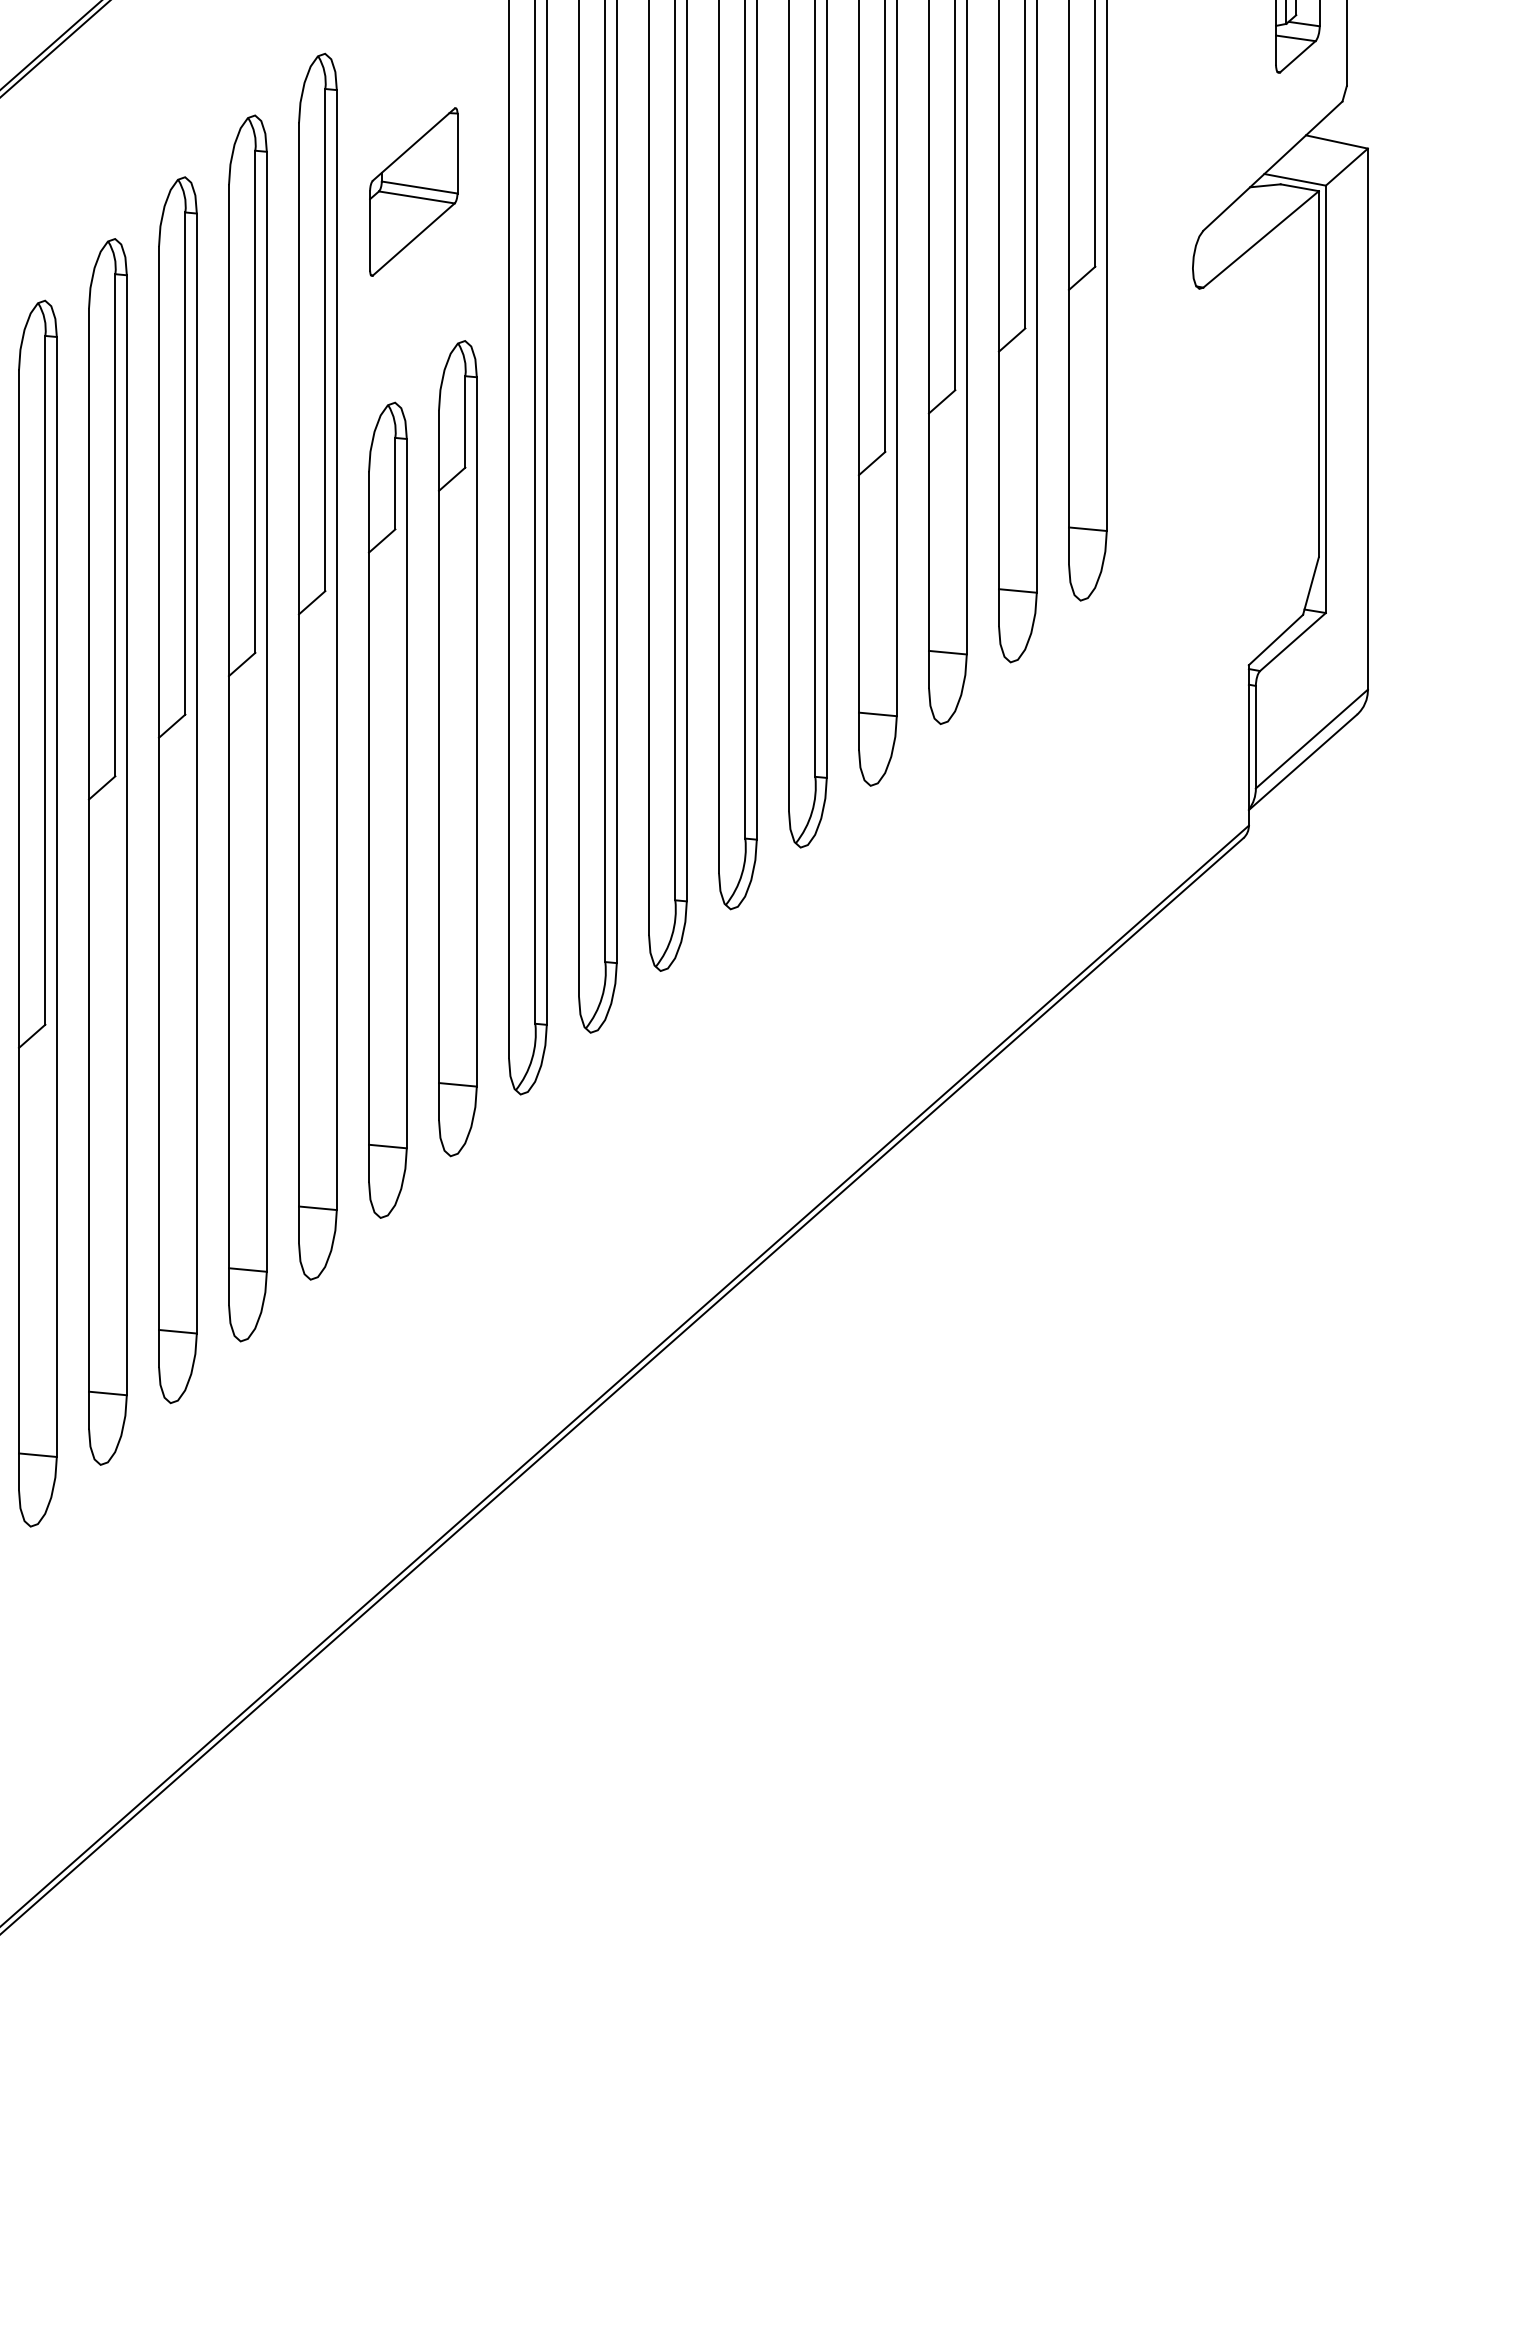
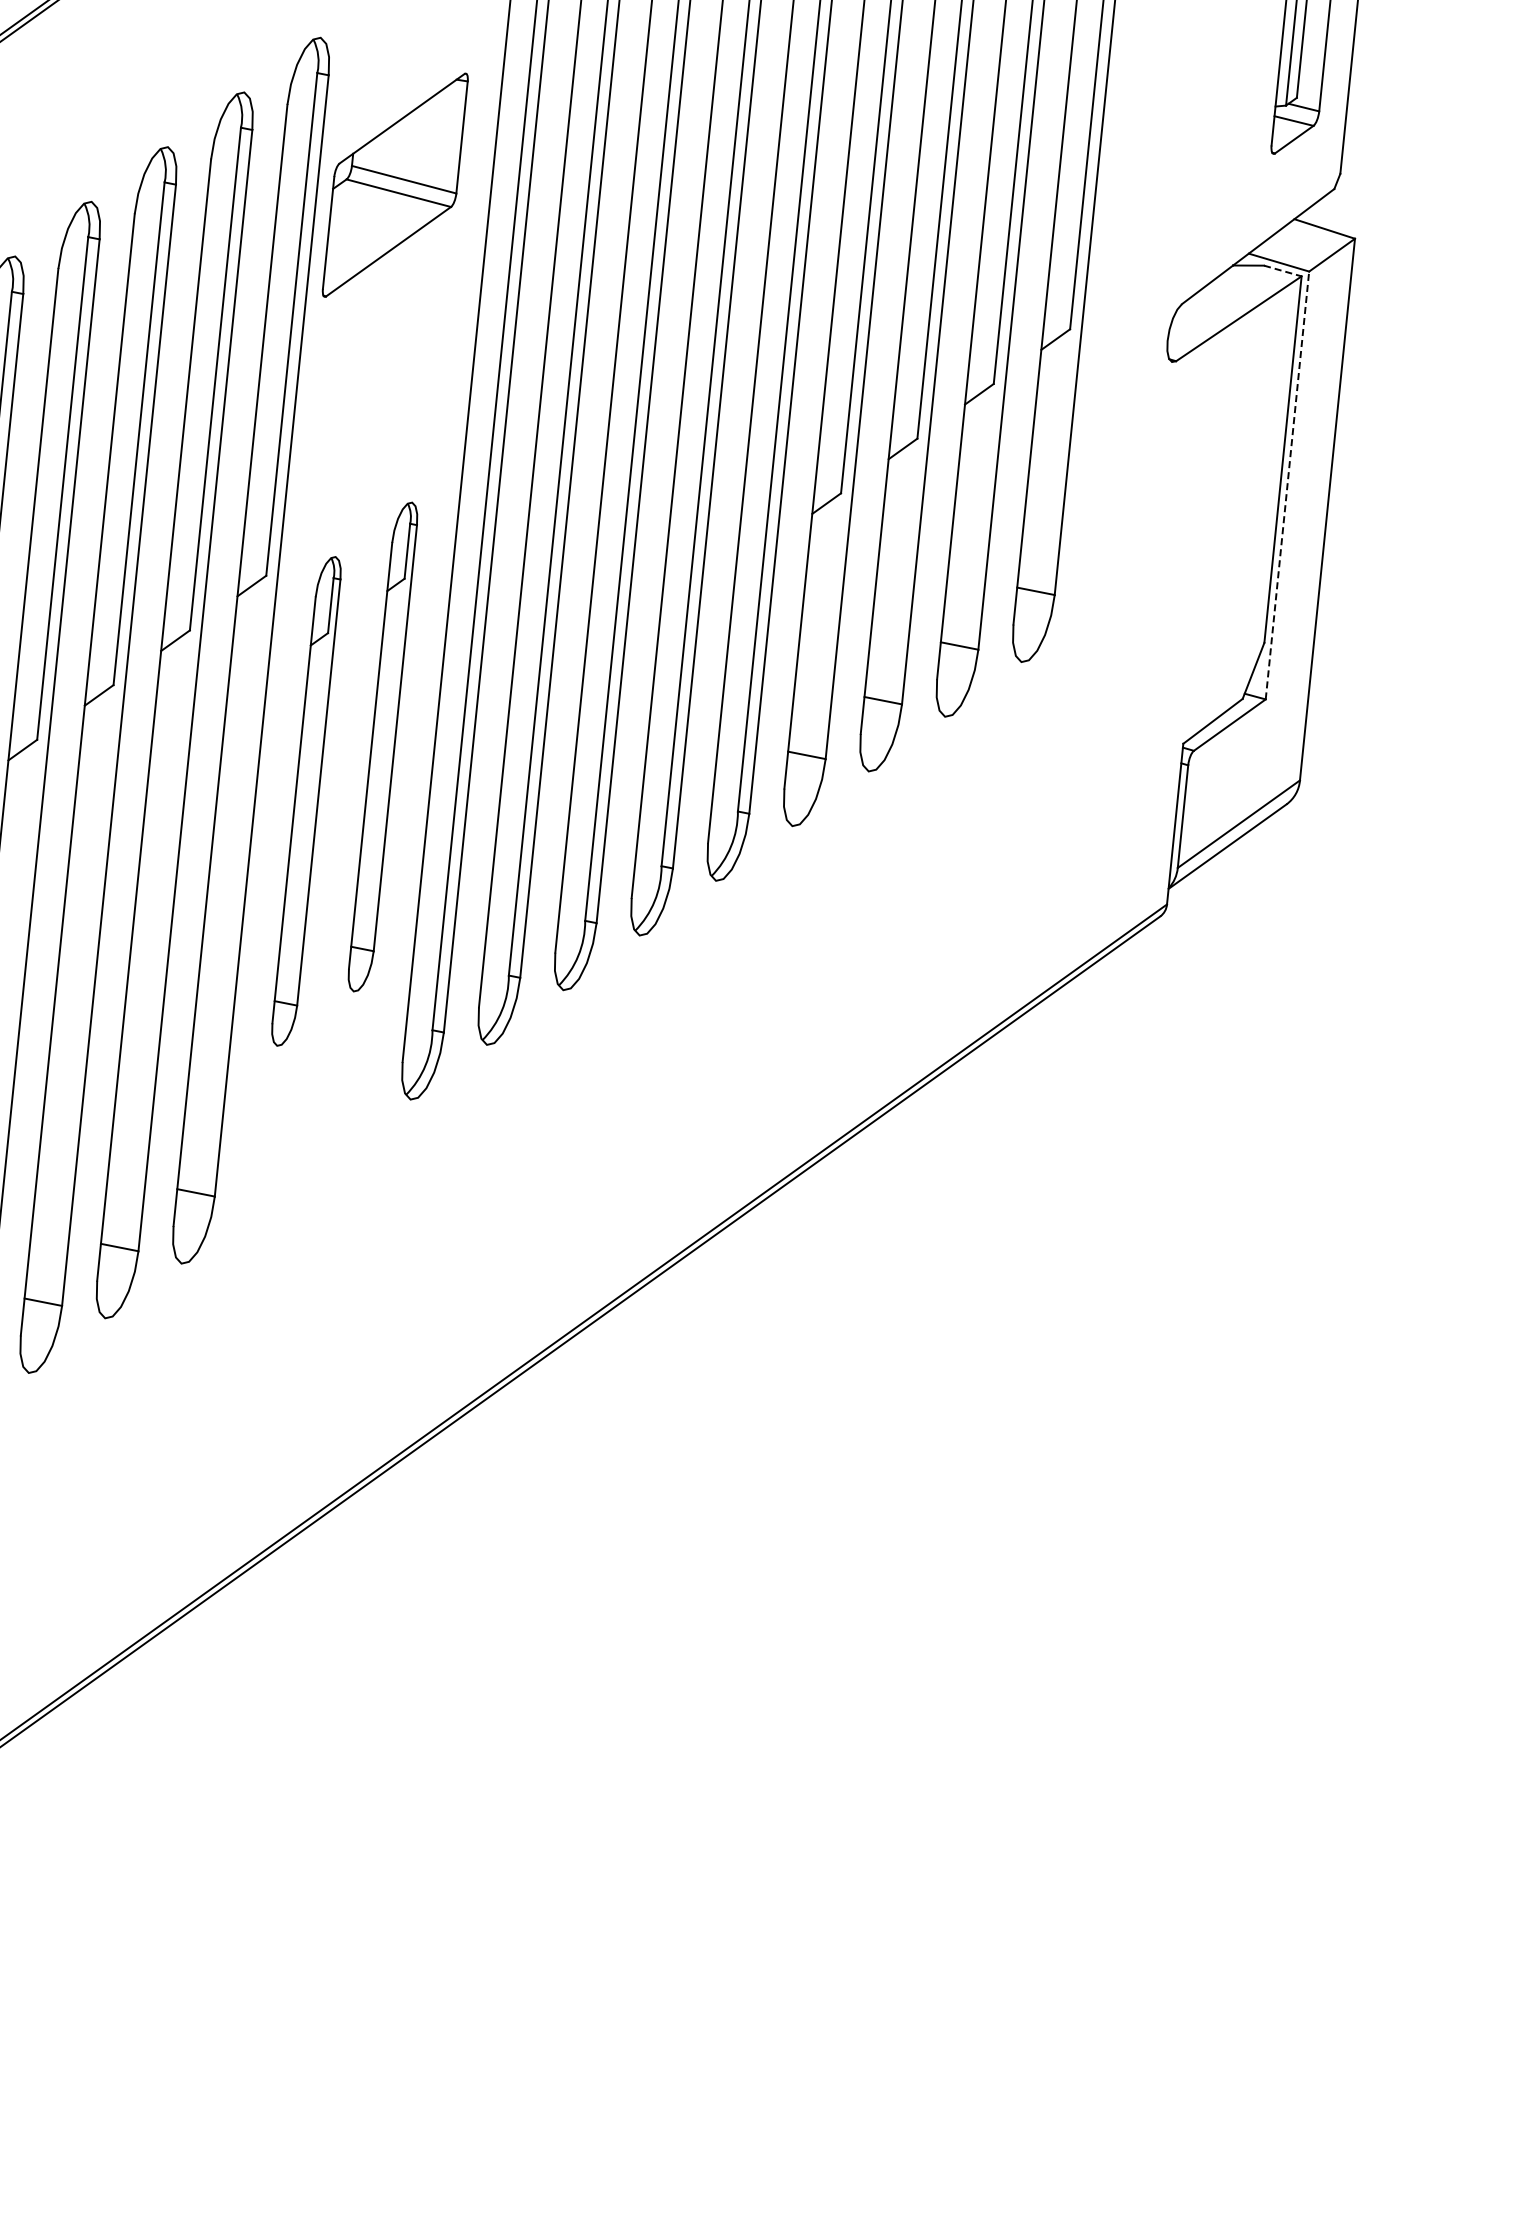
line: (1300, 187) -> (1283, 270), solid -> dashed
part: (413, 191) -> (395, 184), size x1.4
line: (1325, 399) -> (1287, 485), solid -> dashed
part: (457, 748) -> (382, 746), size x0.6
part: (387, 809) -> (306, 800), size x0.6

